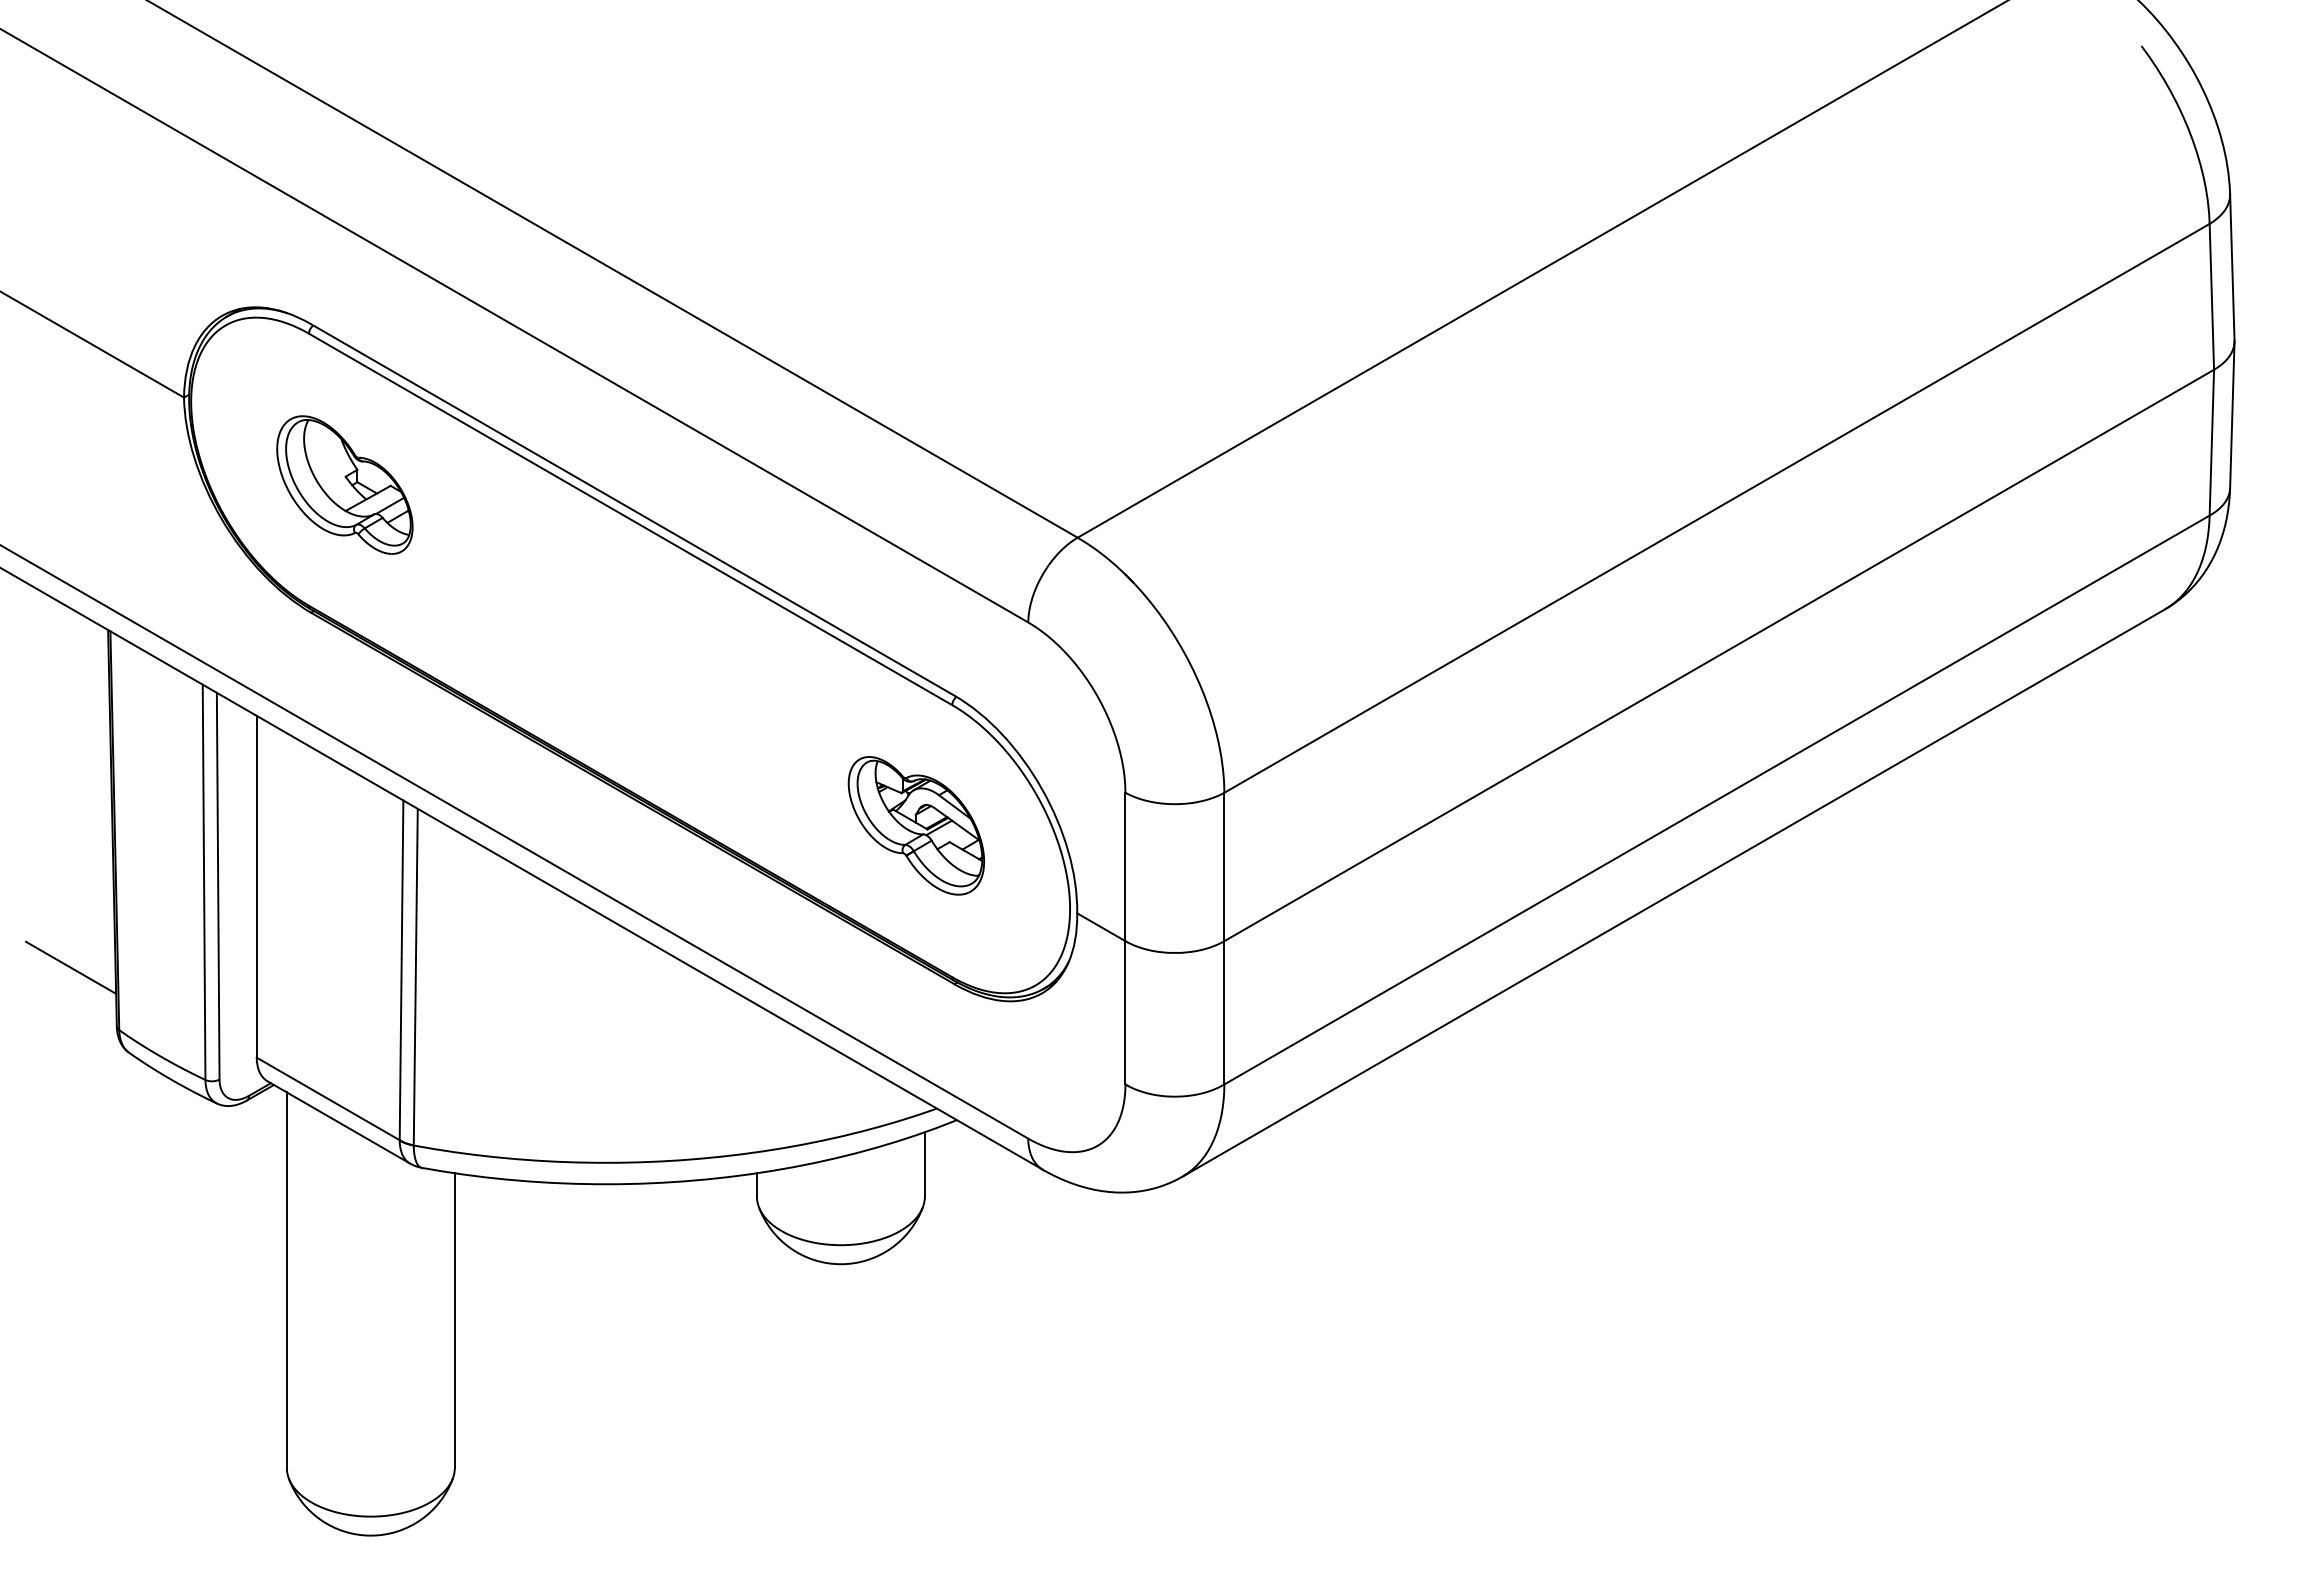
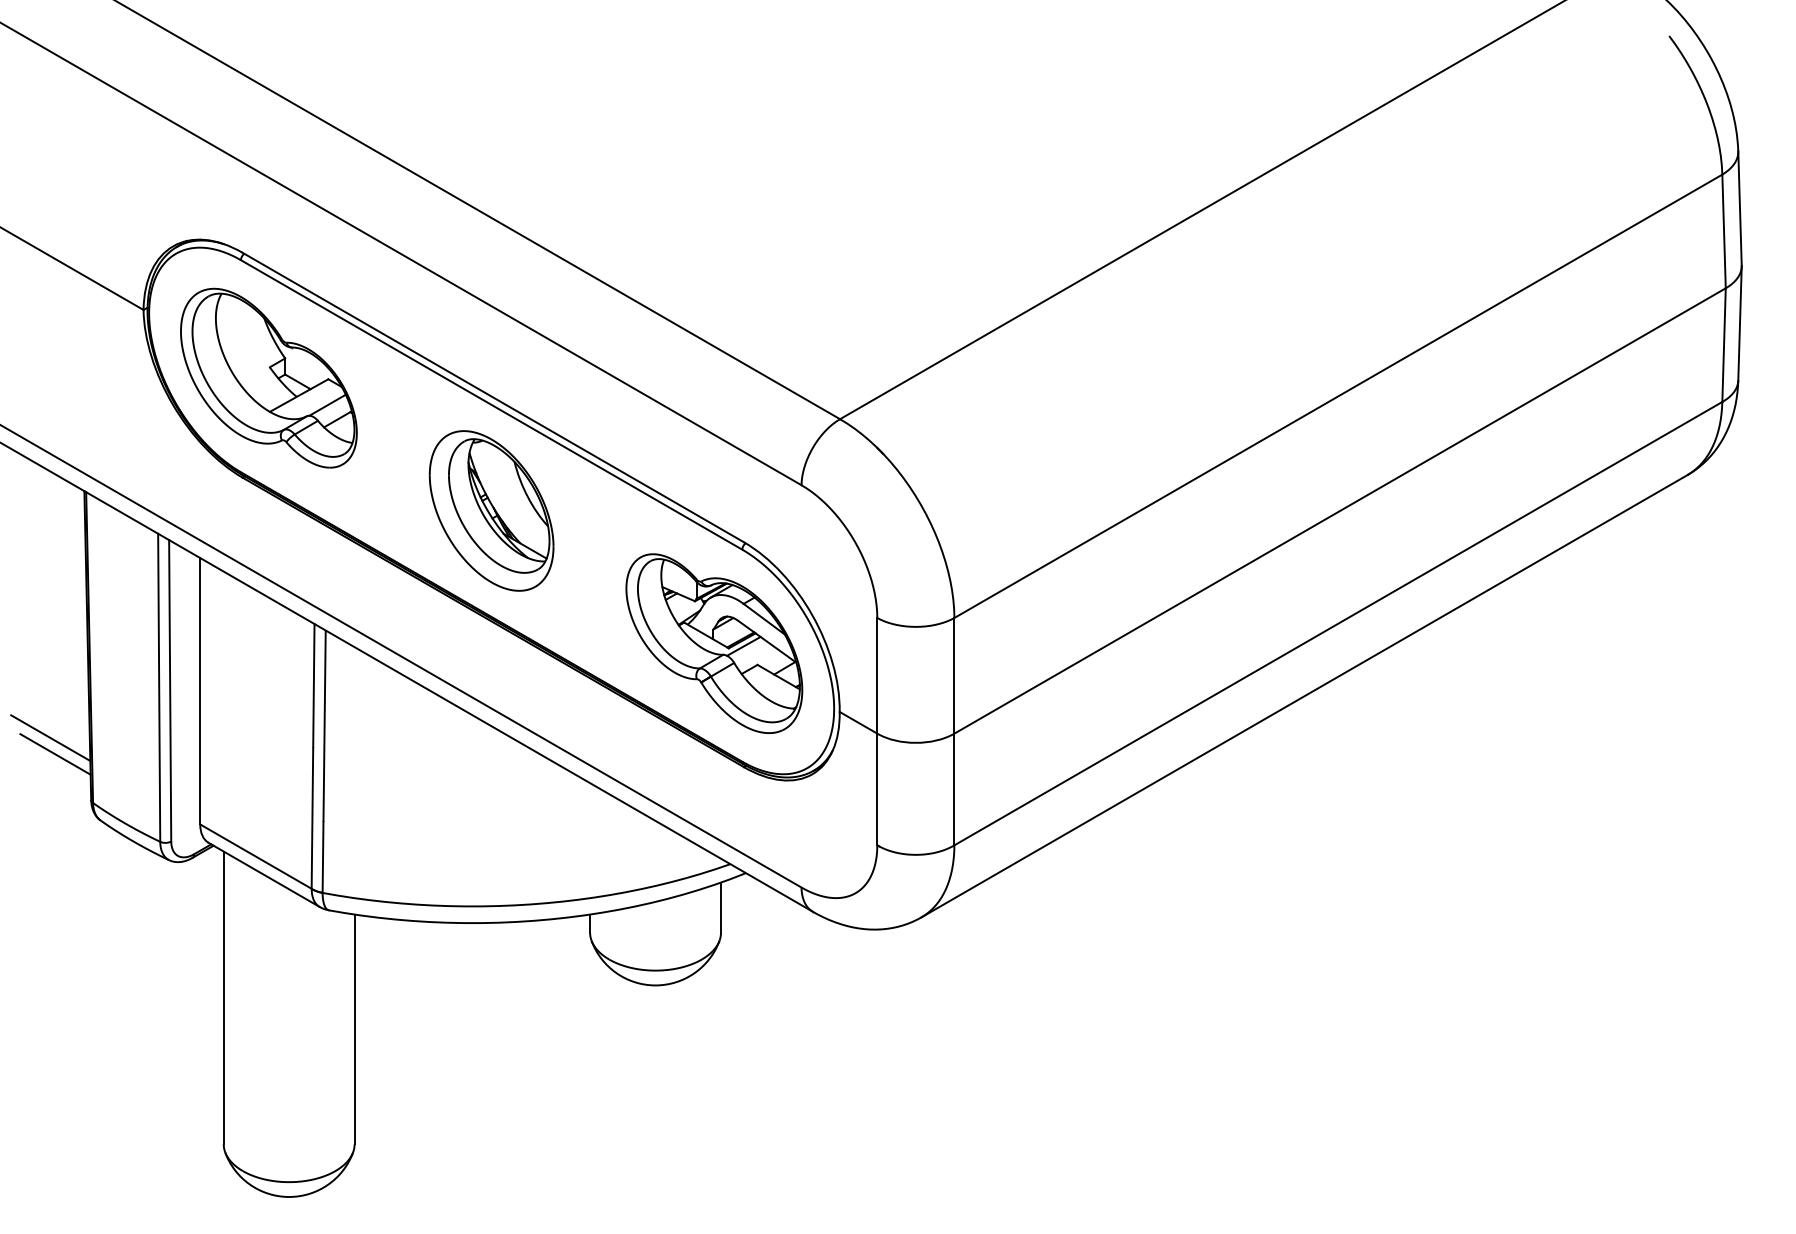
part: (344, 484) -> (268, 377), size x1.67
part: (630, 655) -> (491, 511), added
part: (916, 825) -> (714, 643), size x1.67
line: (64, 946) -> (50, 737), added

